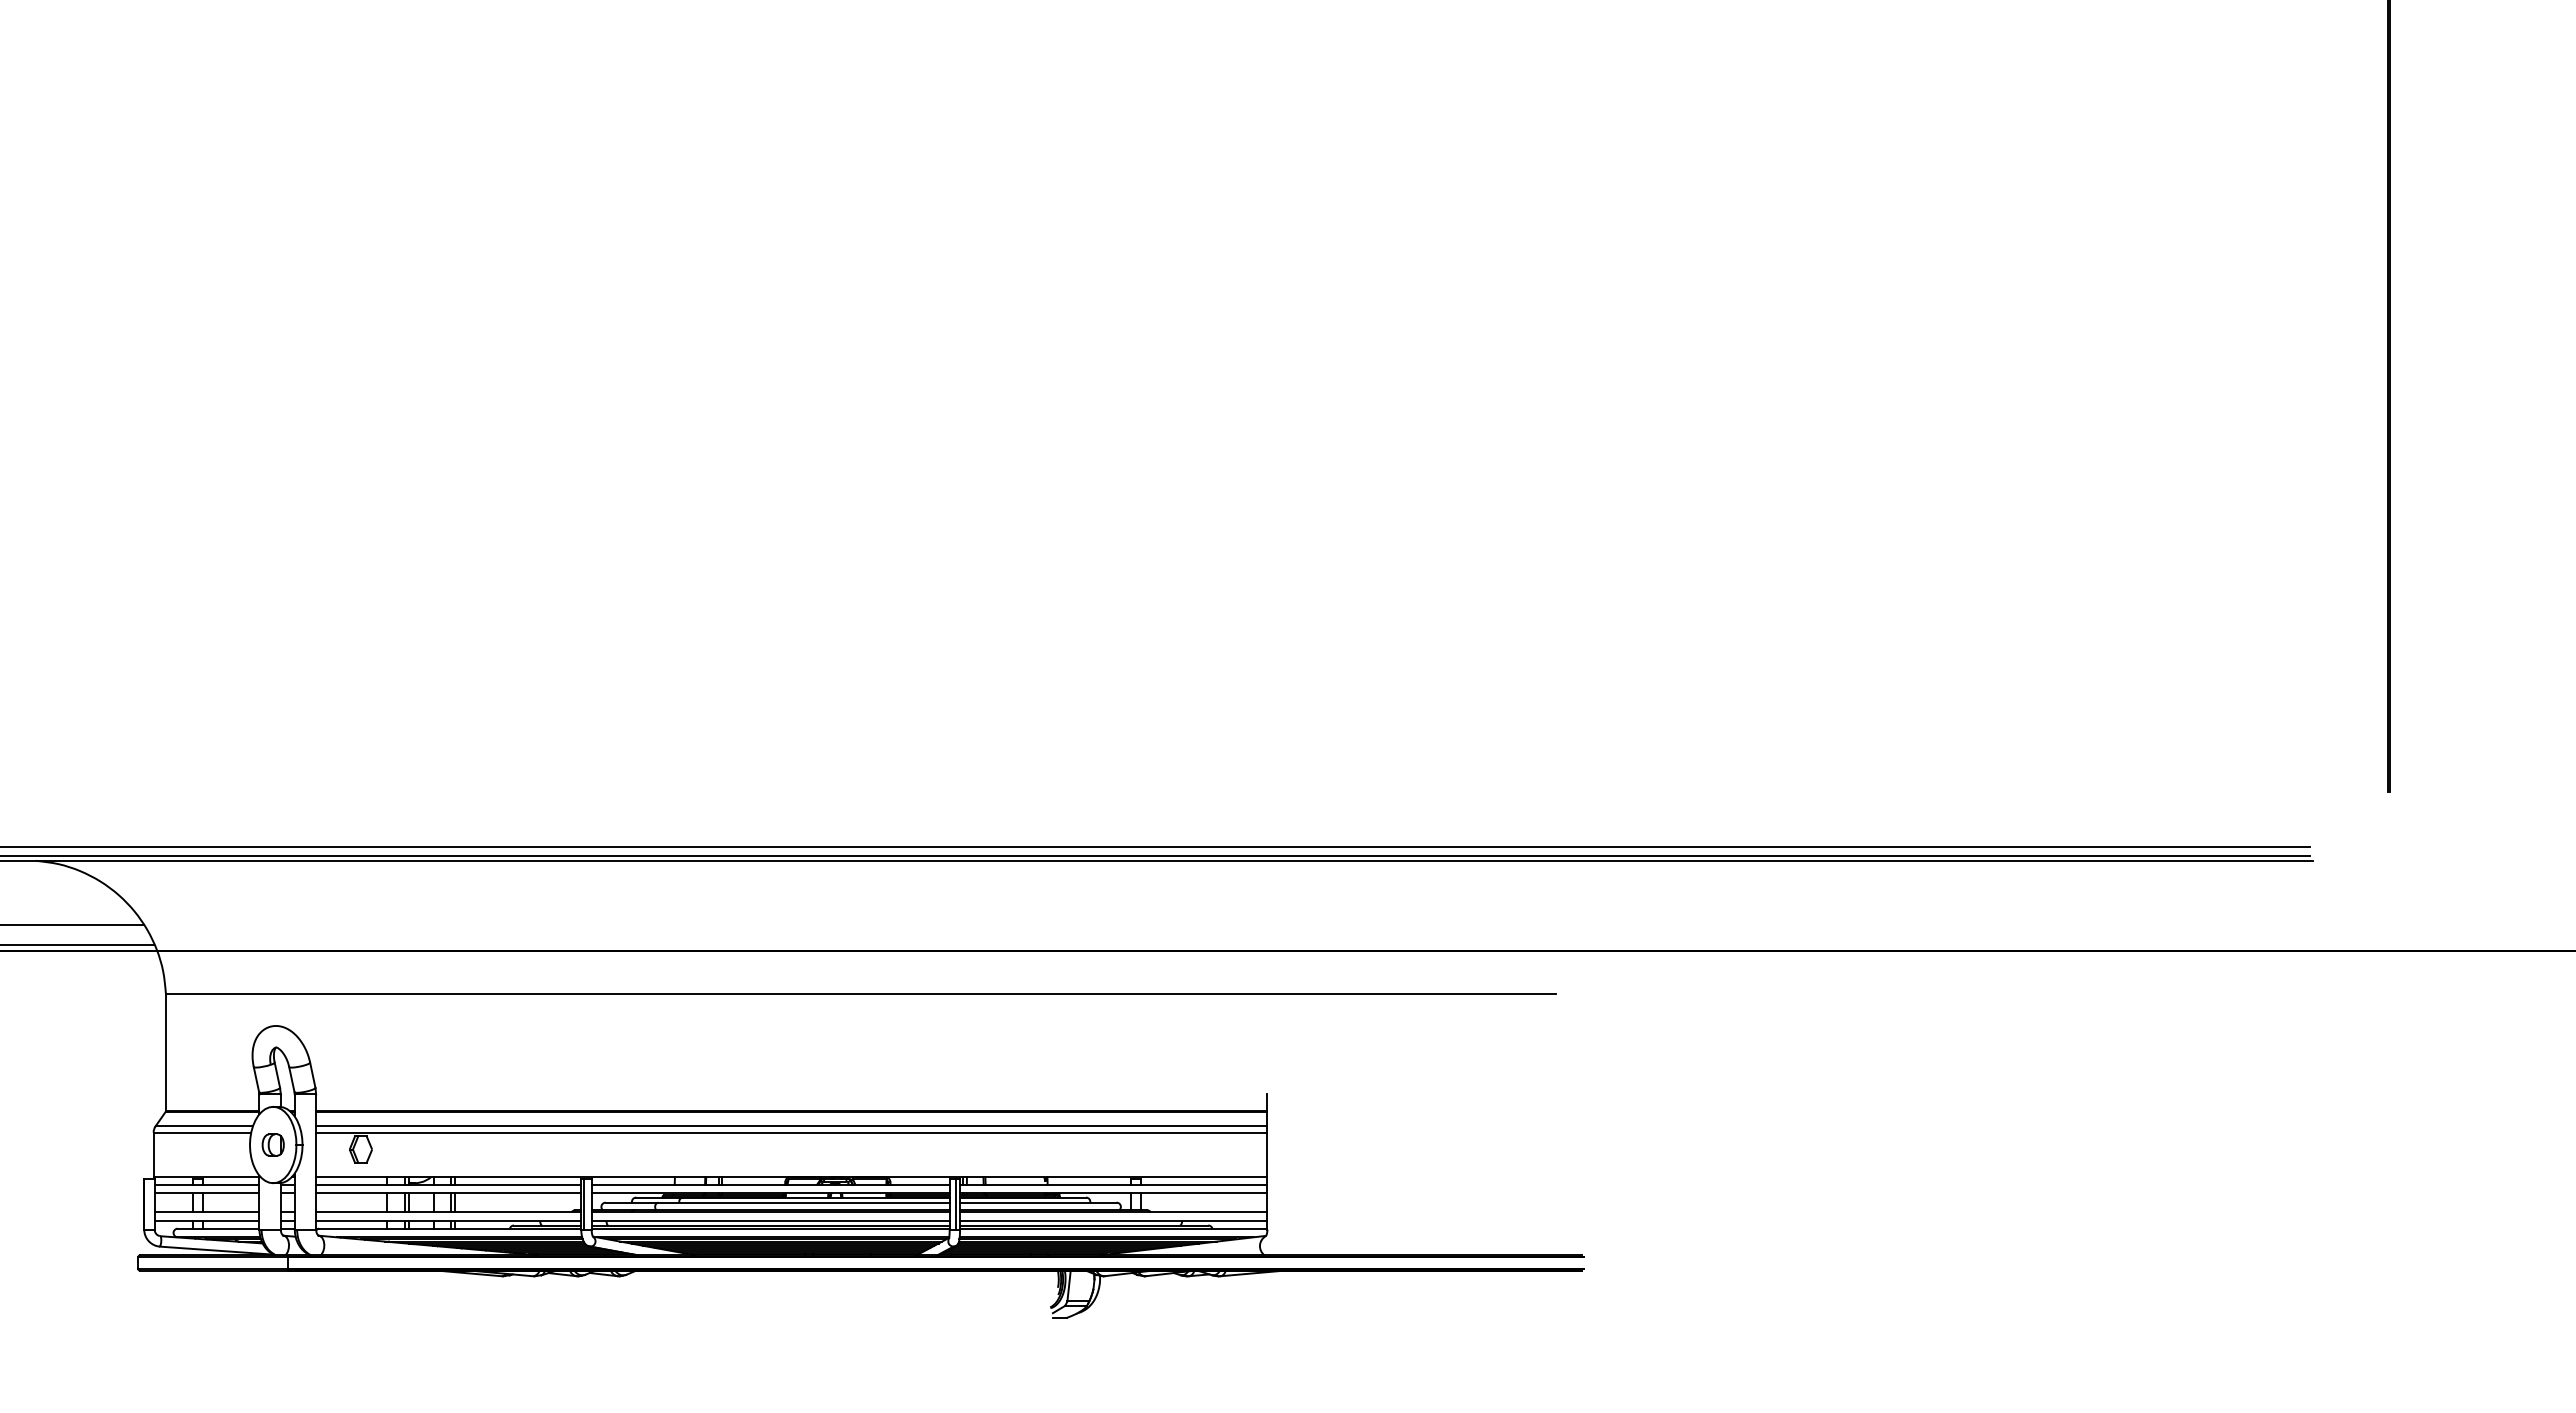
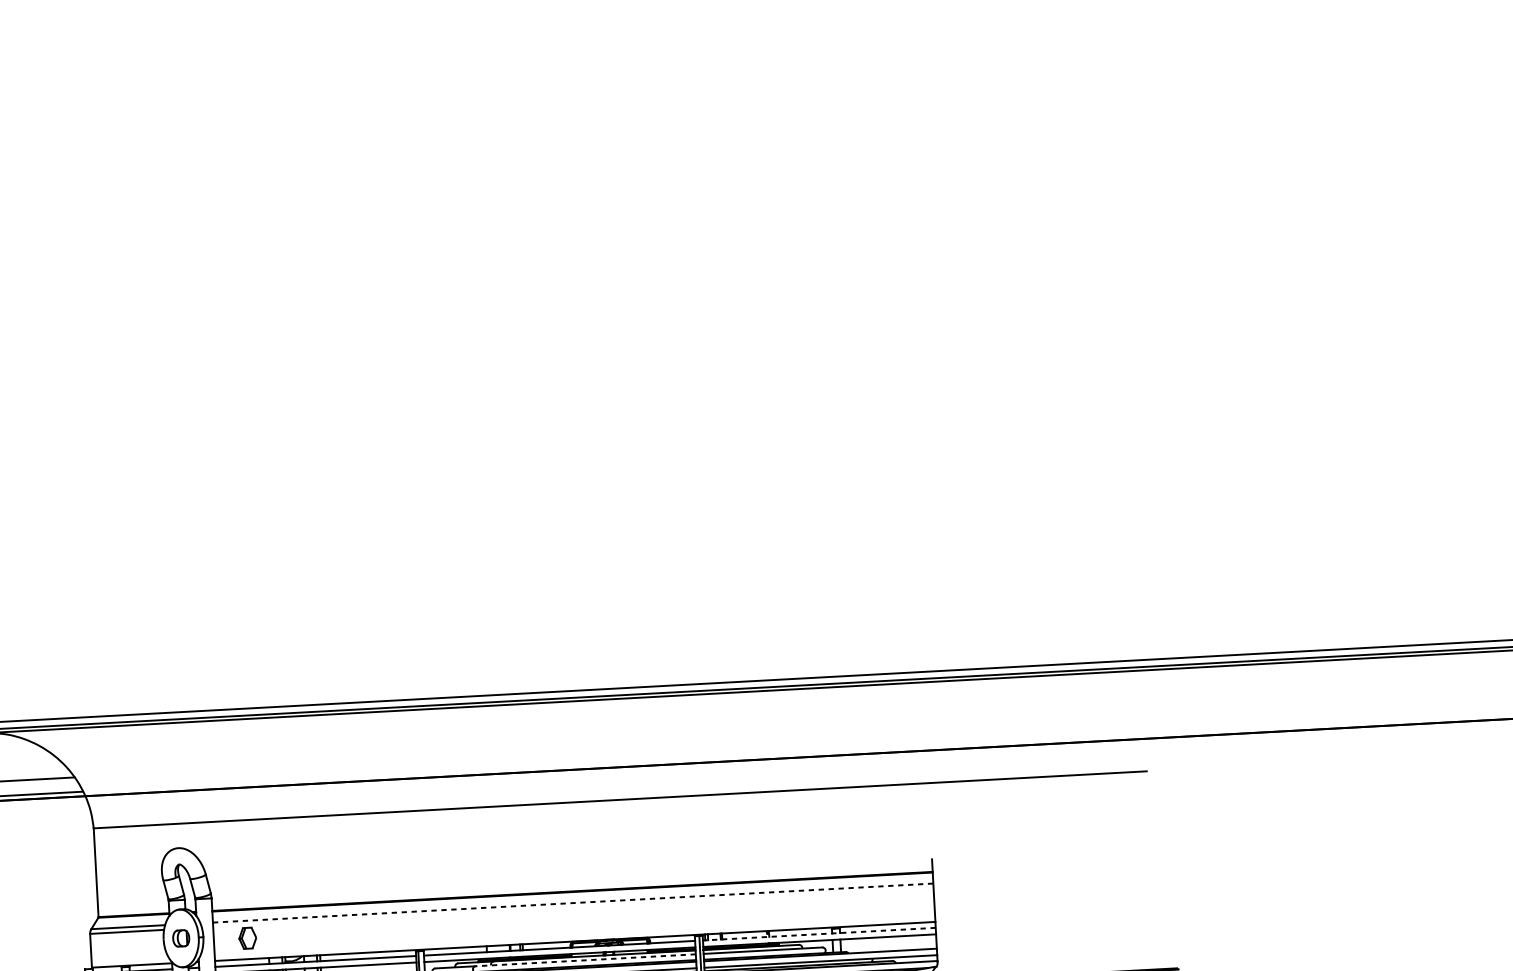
line: (791, 1126) -> (572, 903), solid -> dashed
line: (791, 1132) -> (573, 907), removed
line: (1113, 1184) -> (819, 933), solid -> dashed
line: (804, 1202) -> (585, 960), solid -> dashed

